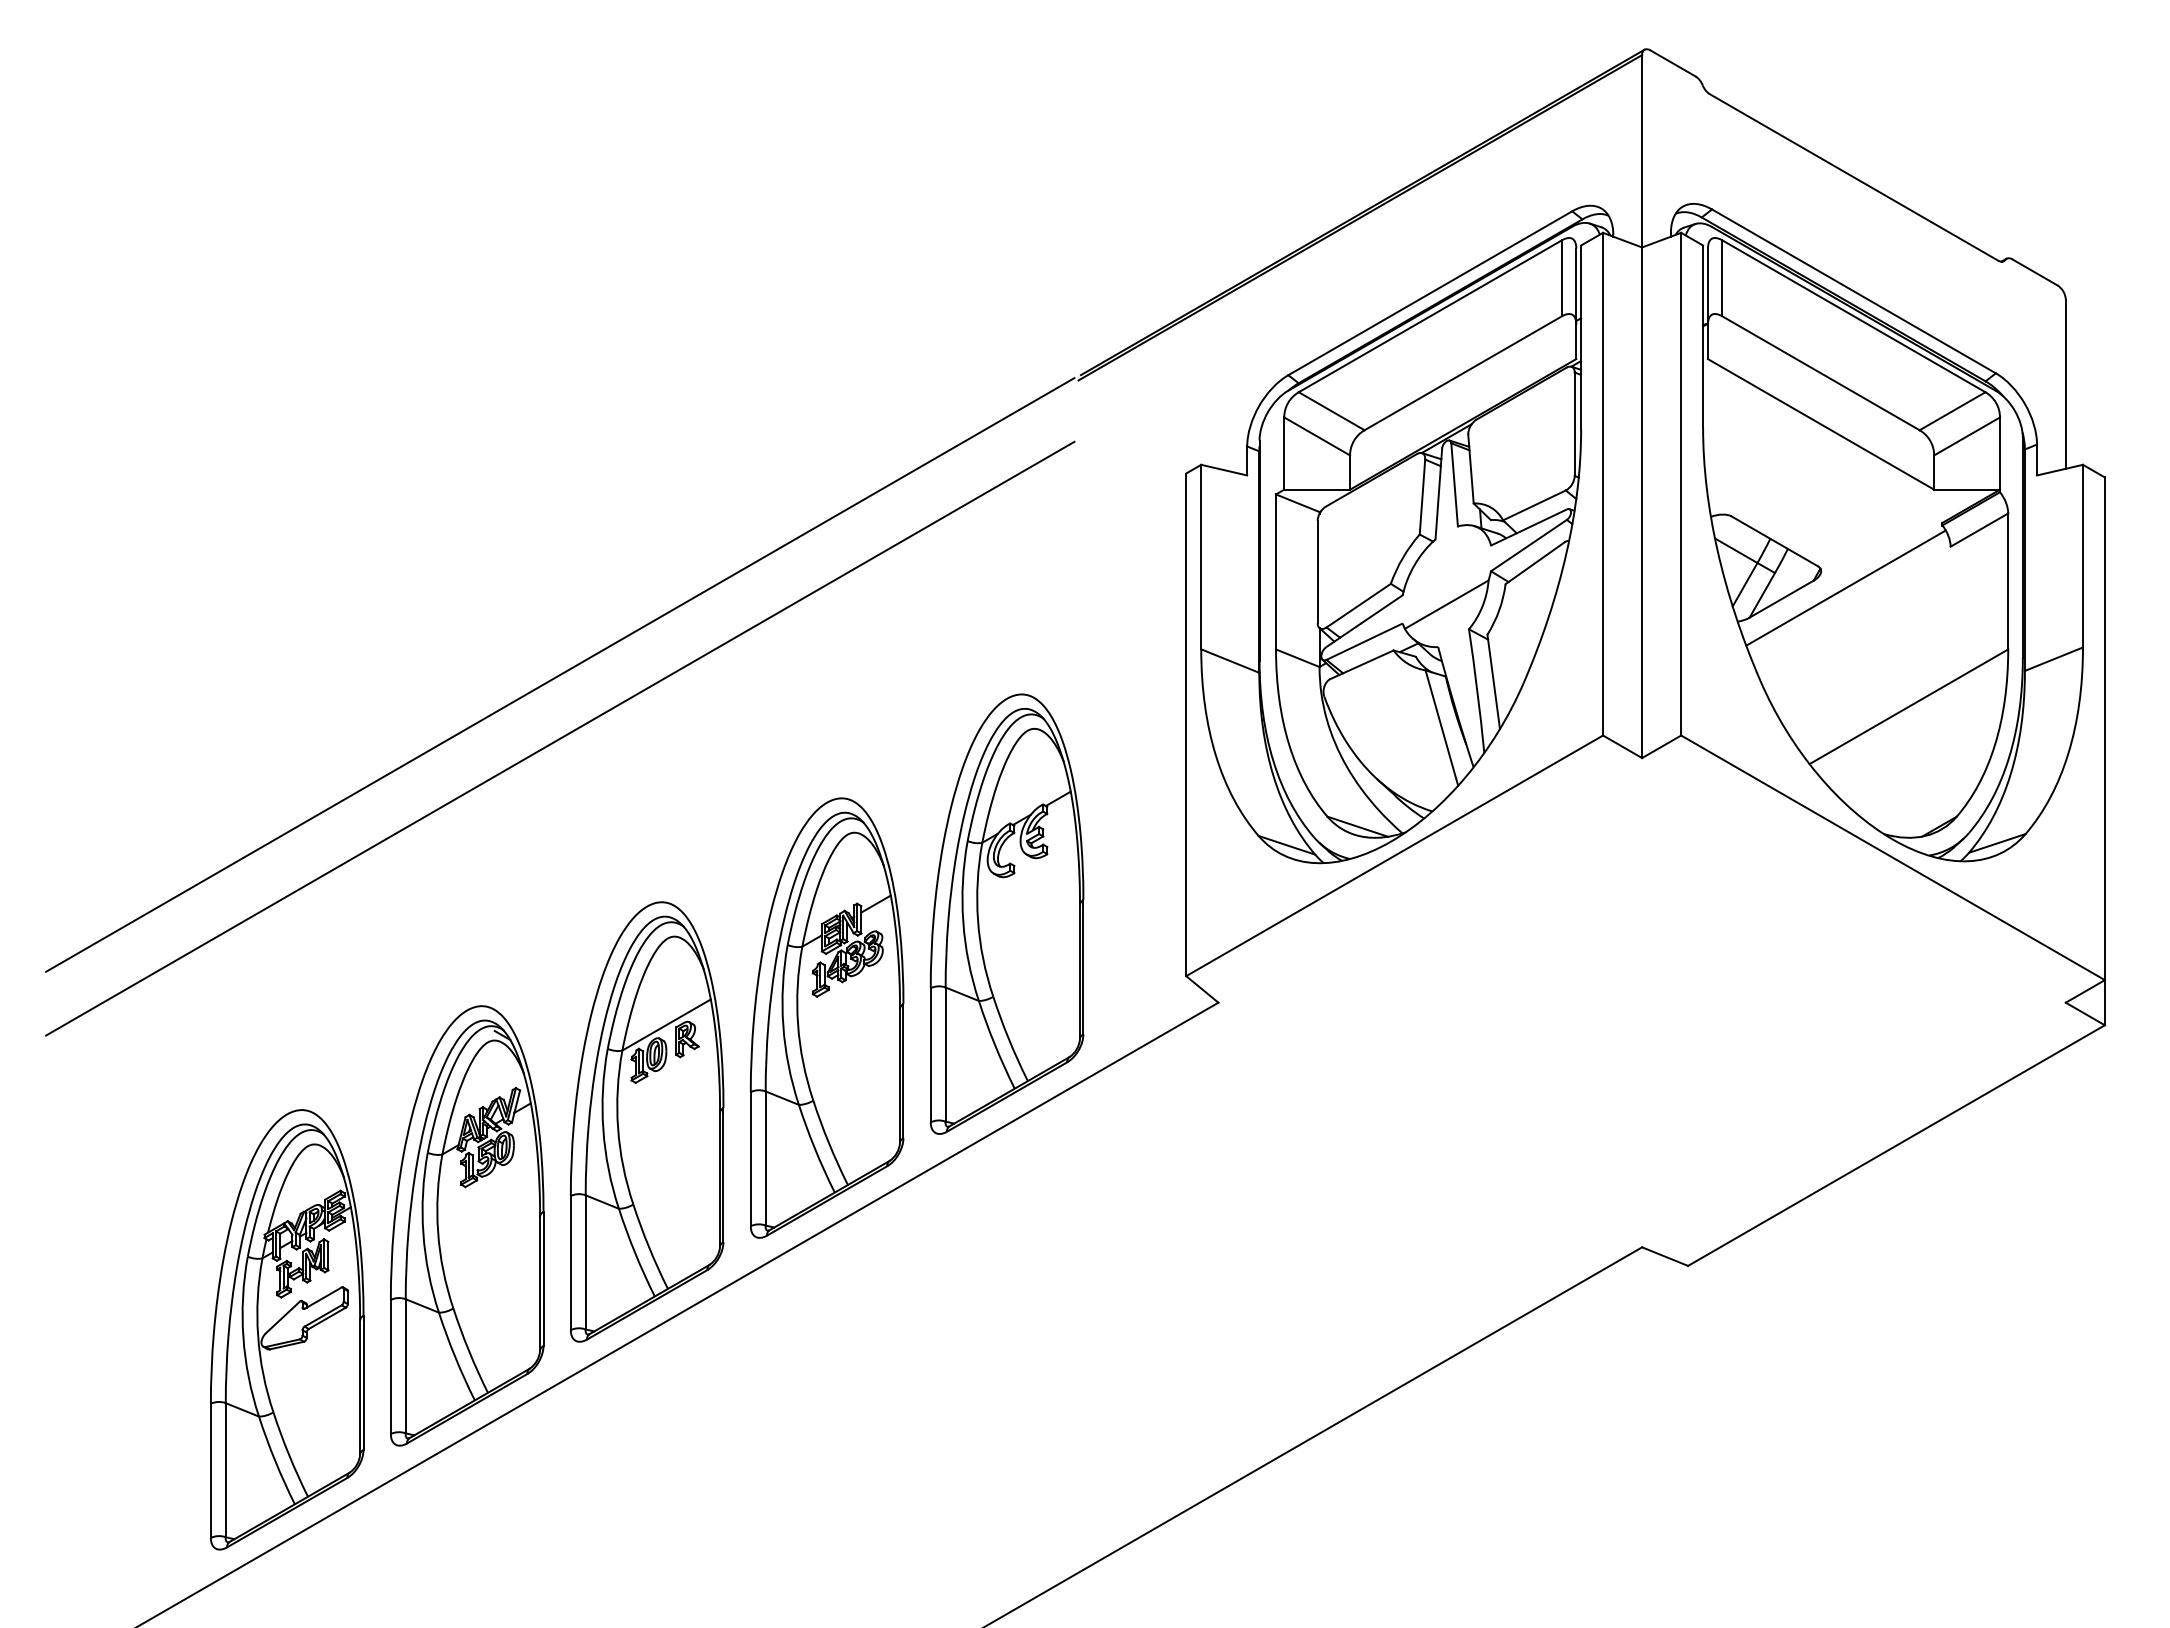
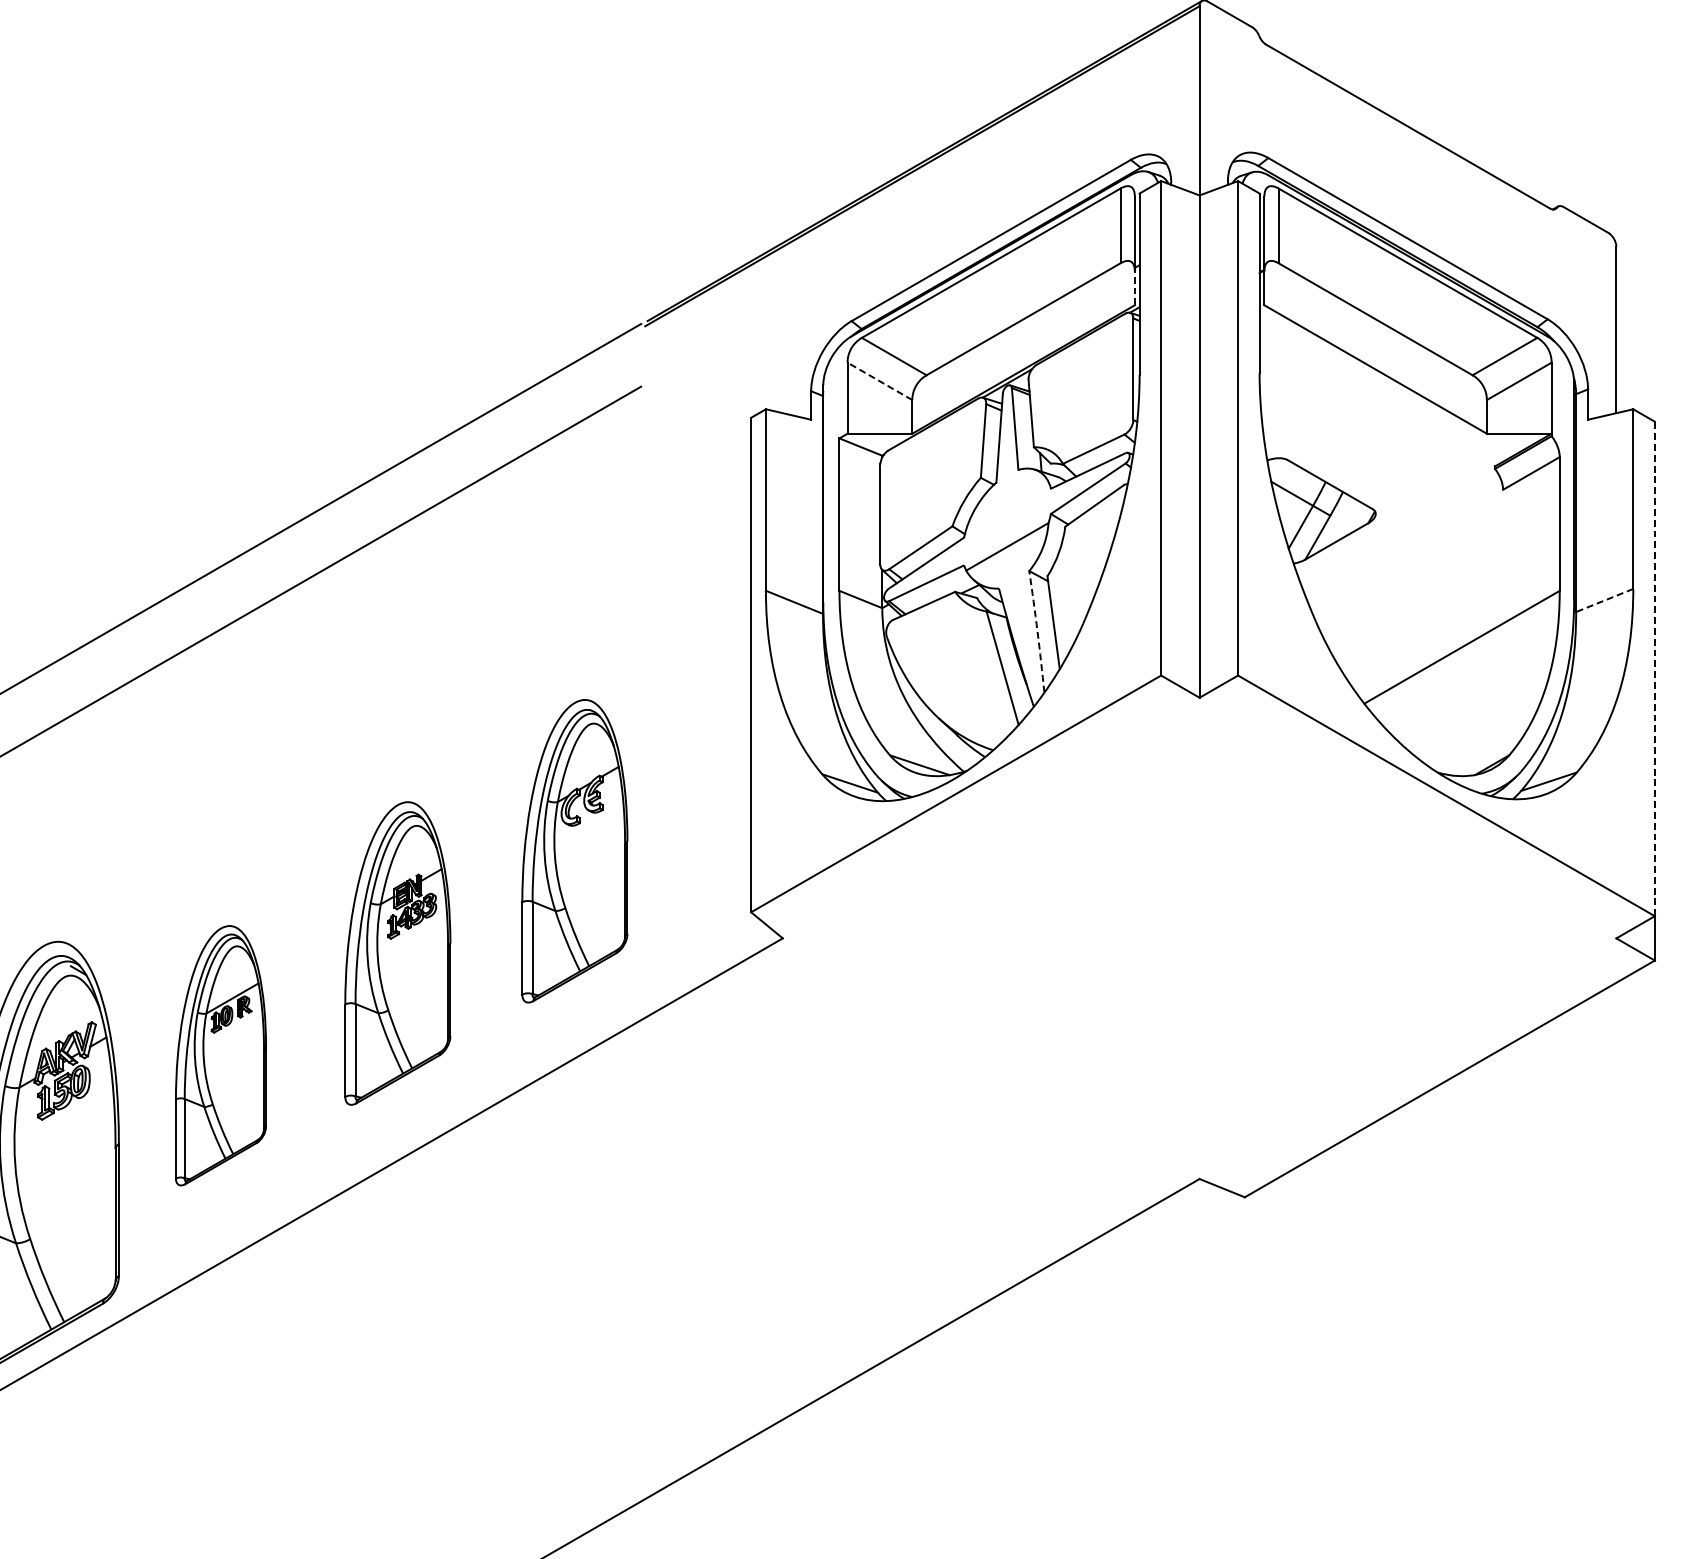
line: (1576, 340) -> (1135, 286), solid -> dashed
line: (1317, 436) -> (880, 381), solid -> dashed
line: (1845, 587) -> (1399, 529), removed
line: (2053, 659) -> (1604, 600), solid -> dashed
arc: (1477, 690) -> (1037, 631), solid -> dashed
line: (2104, 728) -> (1654, 668), solid -> dashed
part: (1006, 913) -> (574, 850), size x0.7
part: (826, 1017) -> (397, 952), size x0.7
part: (647, 1121) -> (221, 1055), size x0.6

